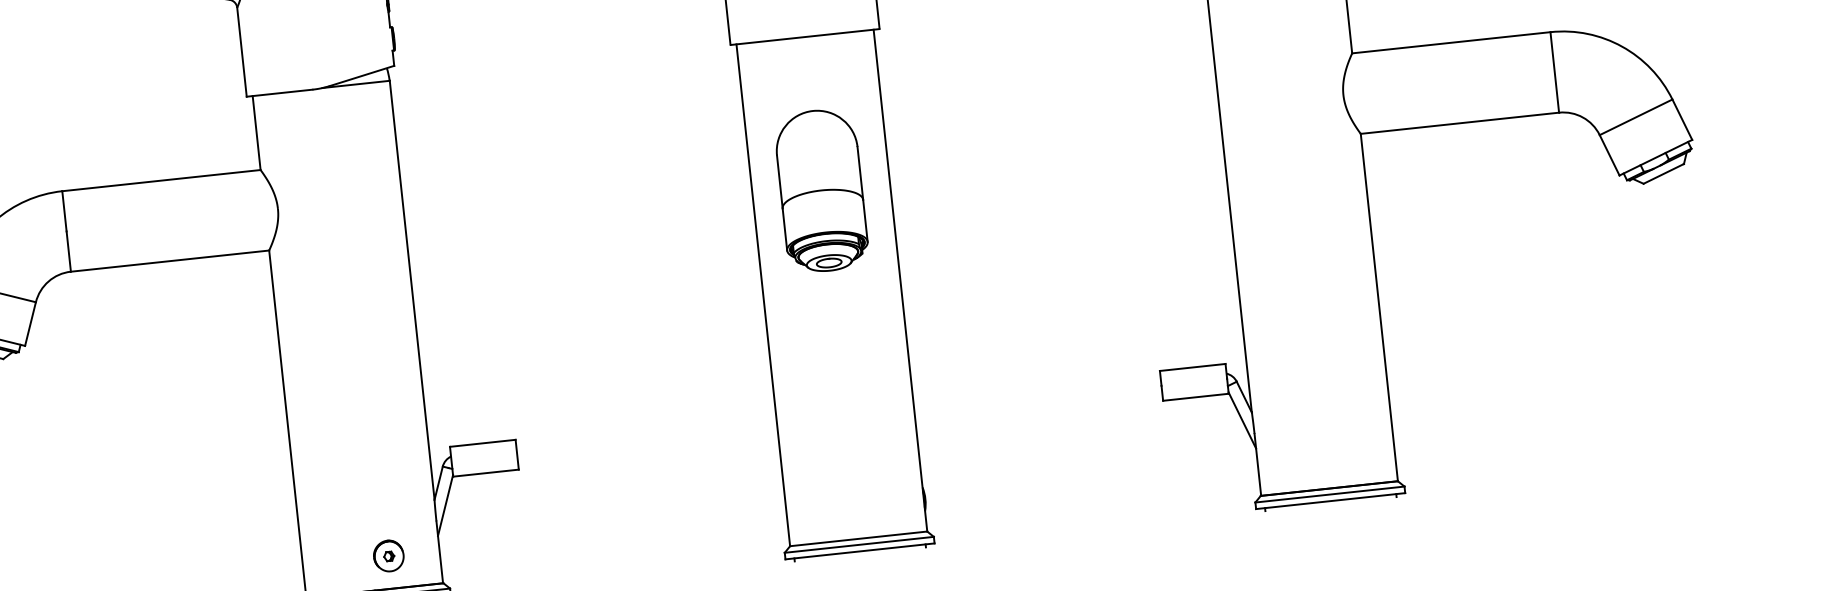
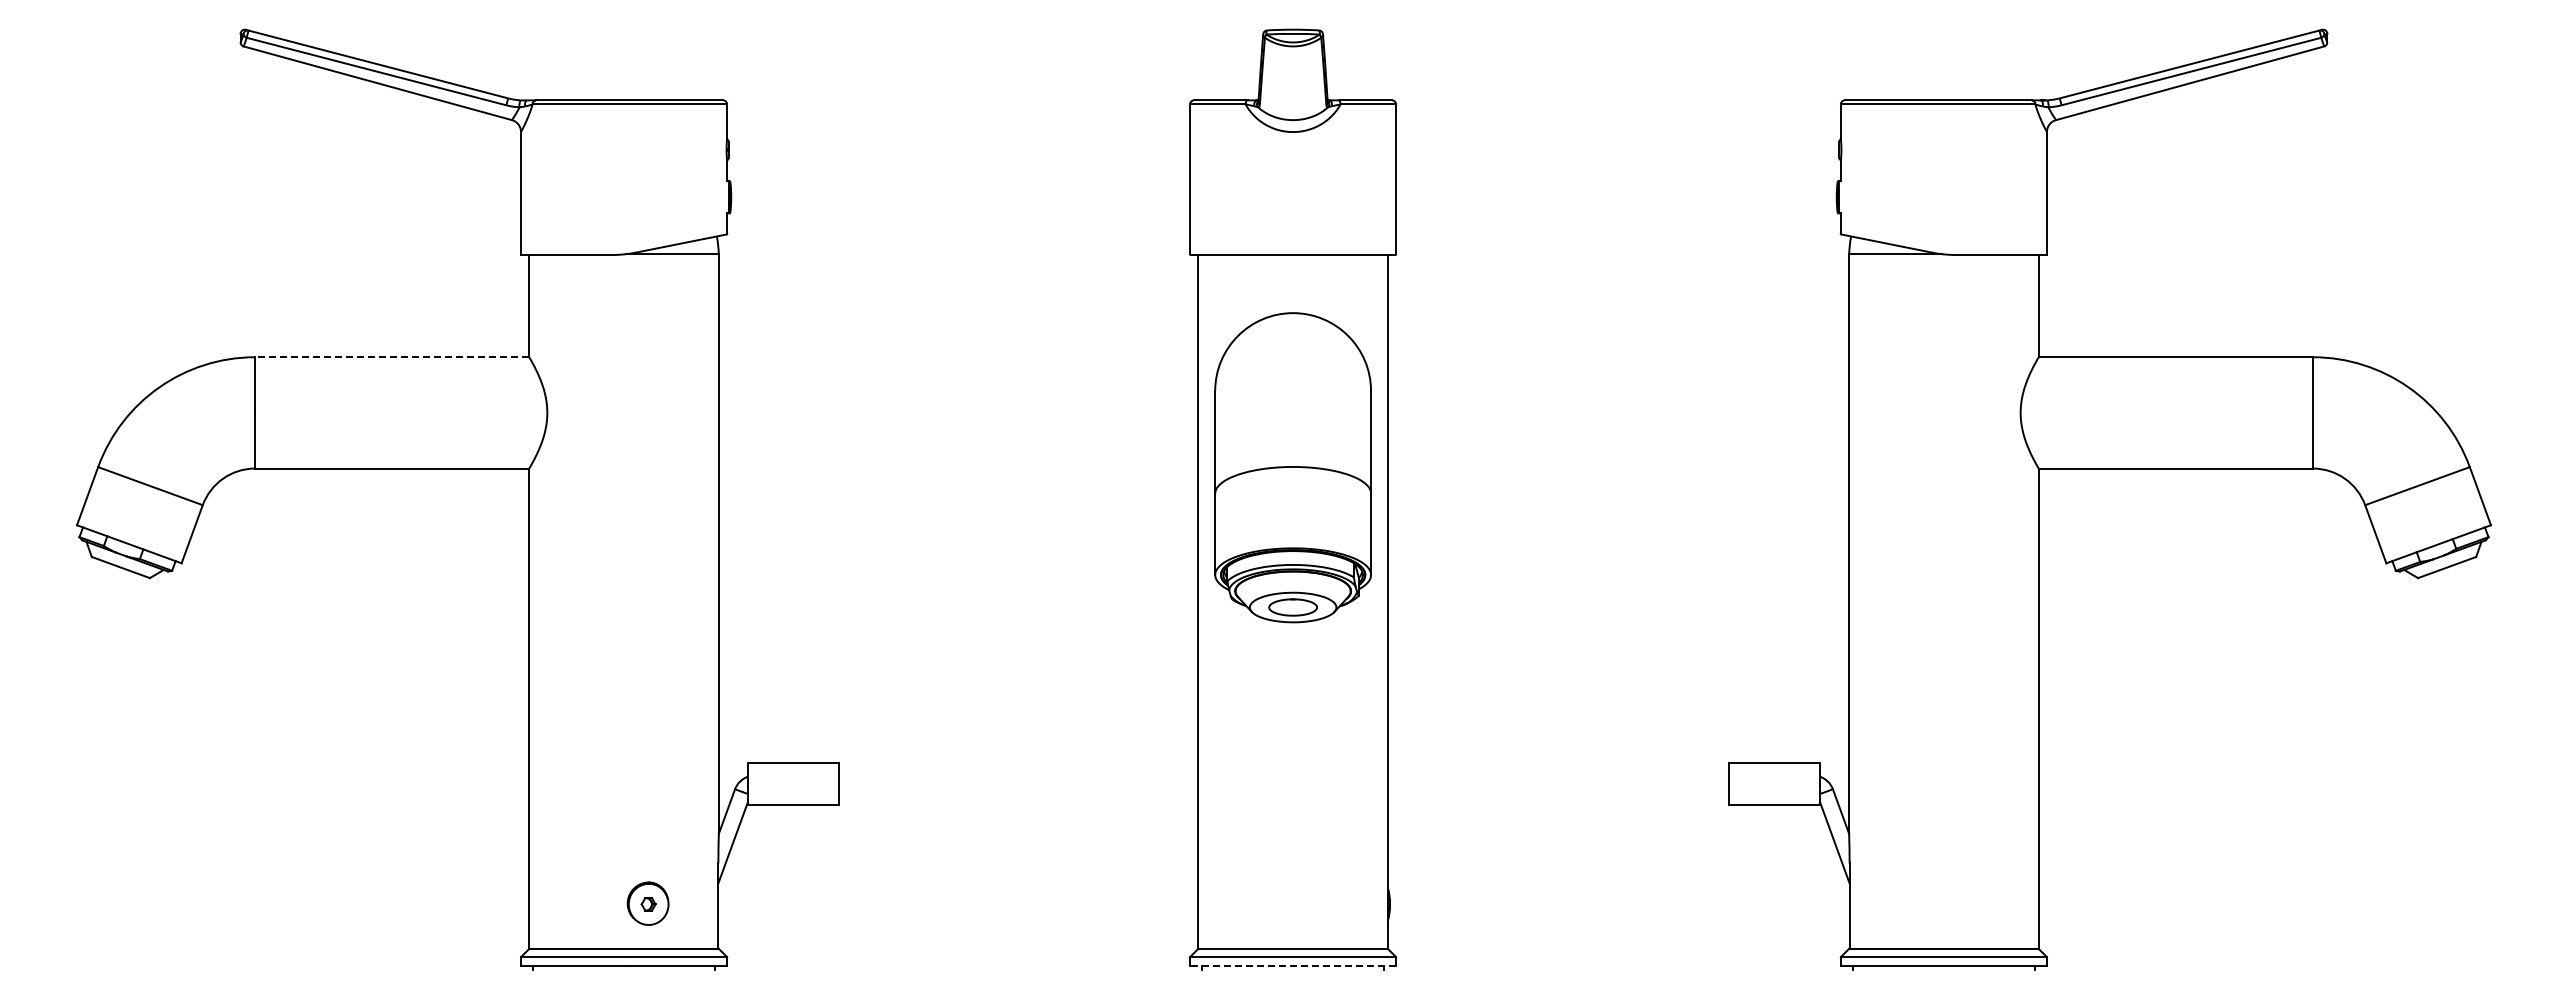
line: (160, 180) -> (391, 357), solid -> dashed
part: (821, 190) -> (1292, 467), size x1.4
line: (859, 551) -> (1292, 966), solid -> dashed

